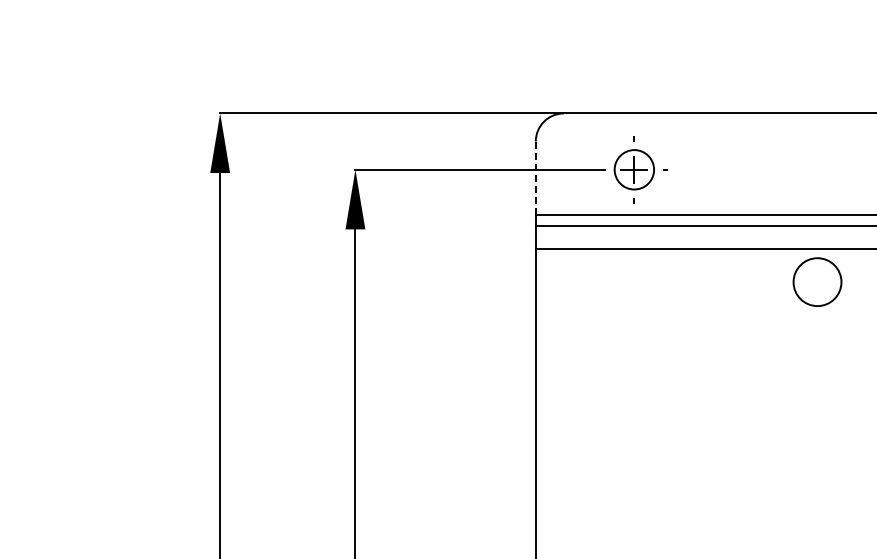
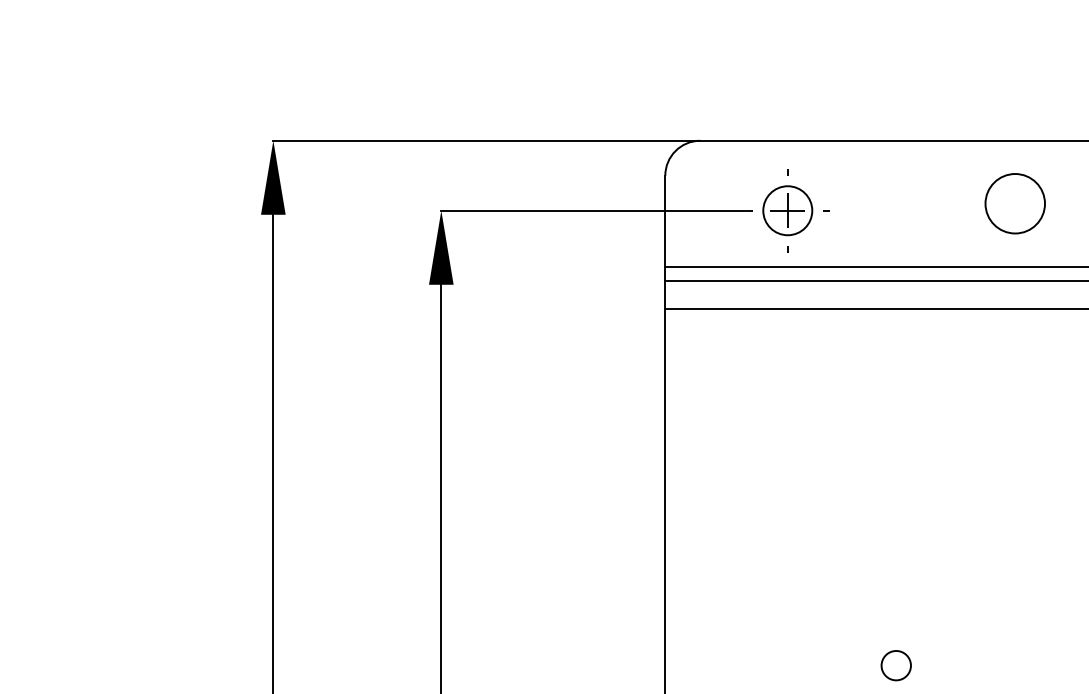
line: (535, 178) -> (664, 221), dashed -> solid
circle: (817, 281) -> (1015, 202), moved
circle: (721, 535) -> (895, 664), added

